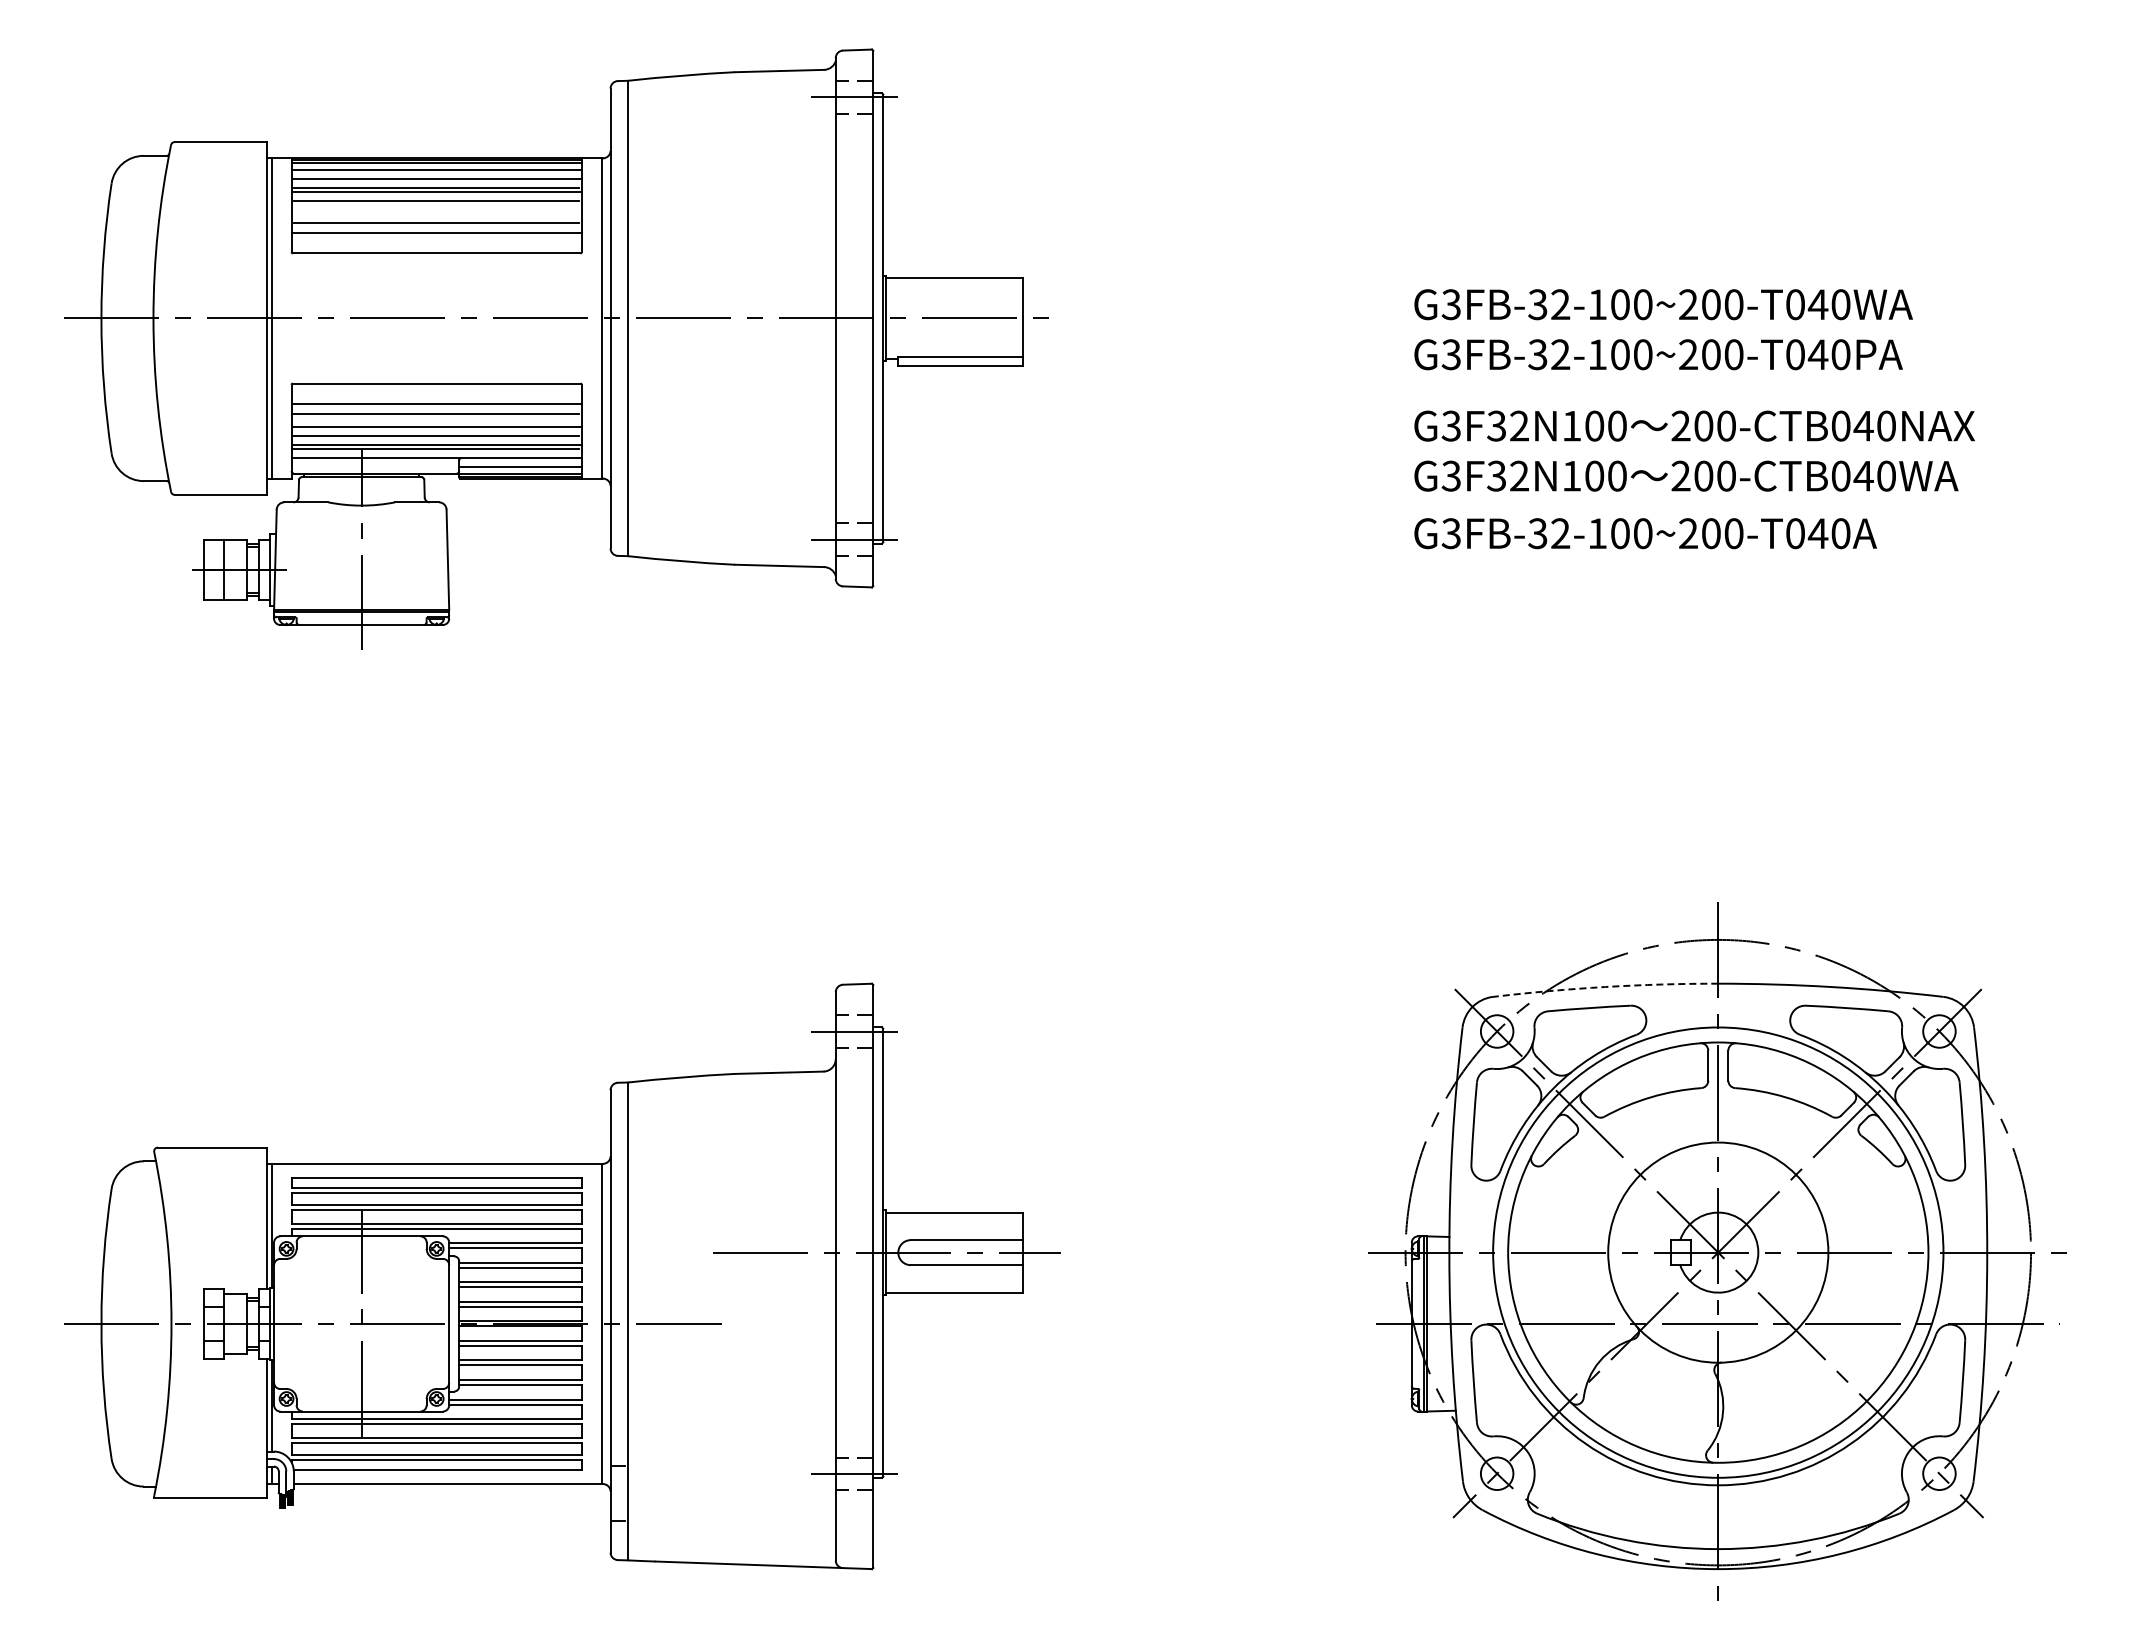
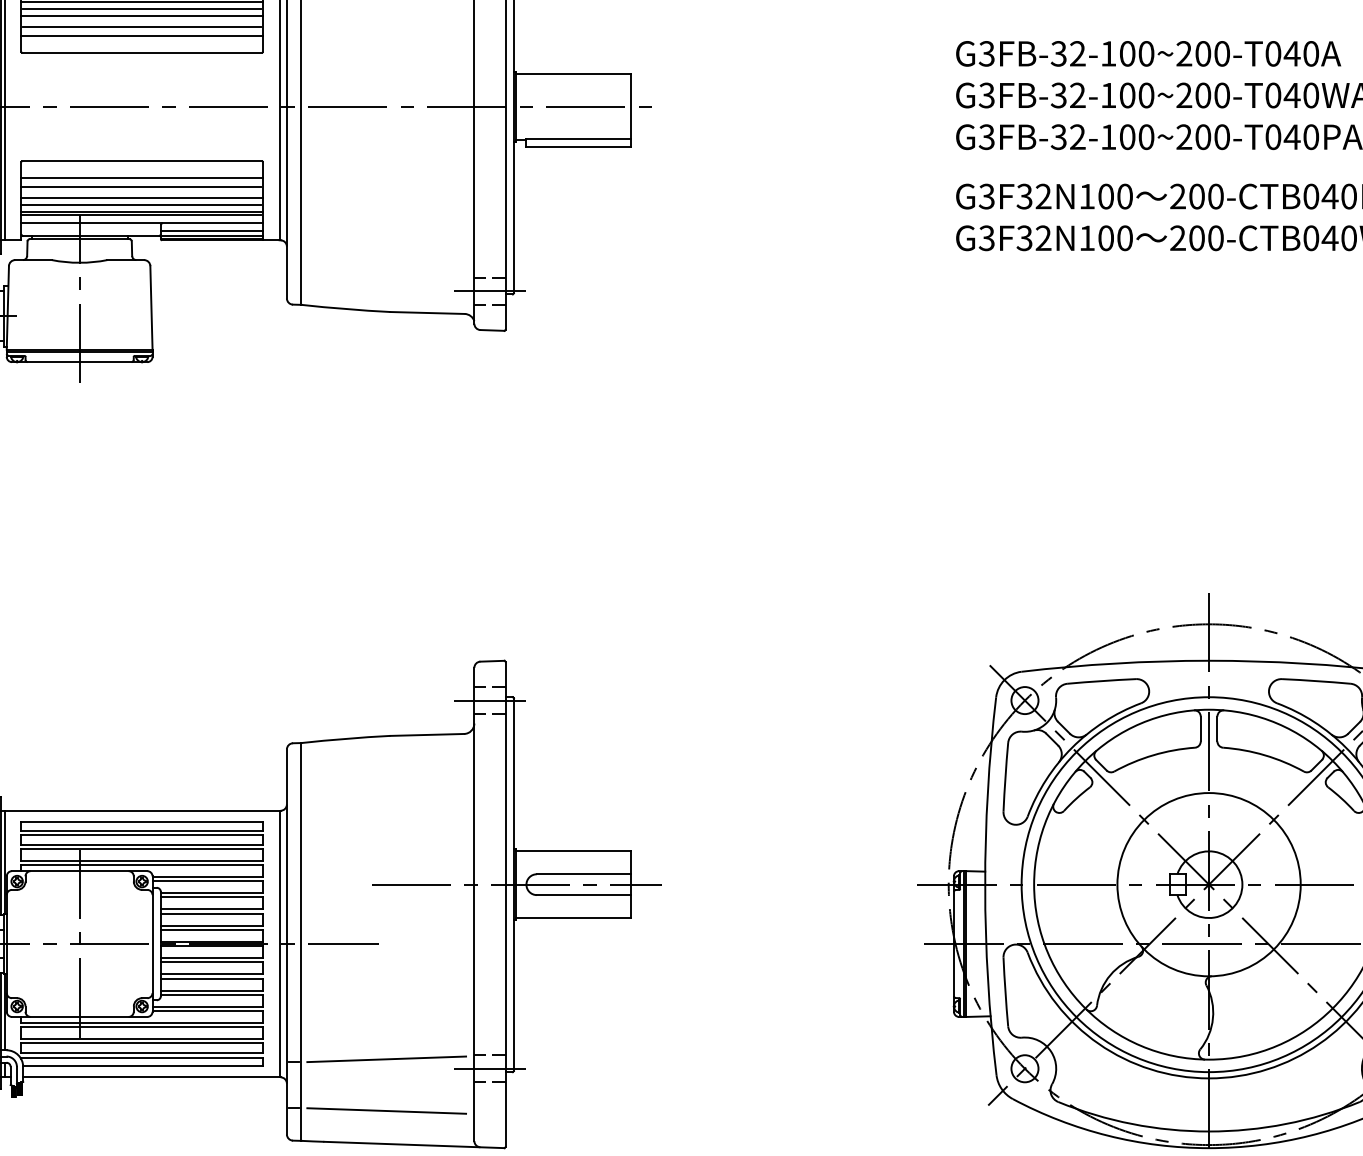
line: (436, 209) -> (141, 16), added
text: (1645, 533) -> (1148, 53), moved
arc: (1605, 987) -> (1115, 663), dashed -> solid
line: (730, 1462) -> (386, 1059), added
line: (730, 1524) -> (386, 1111), added

